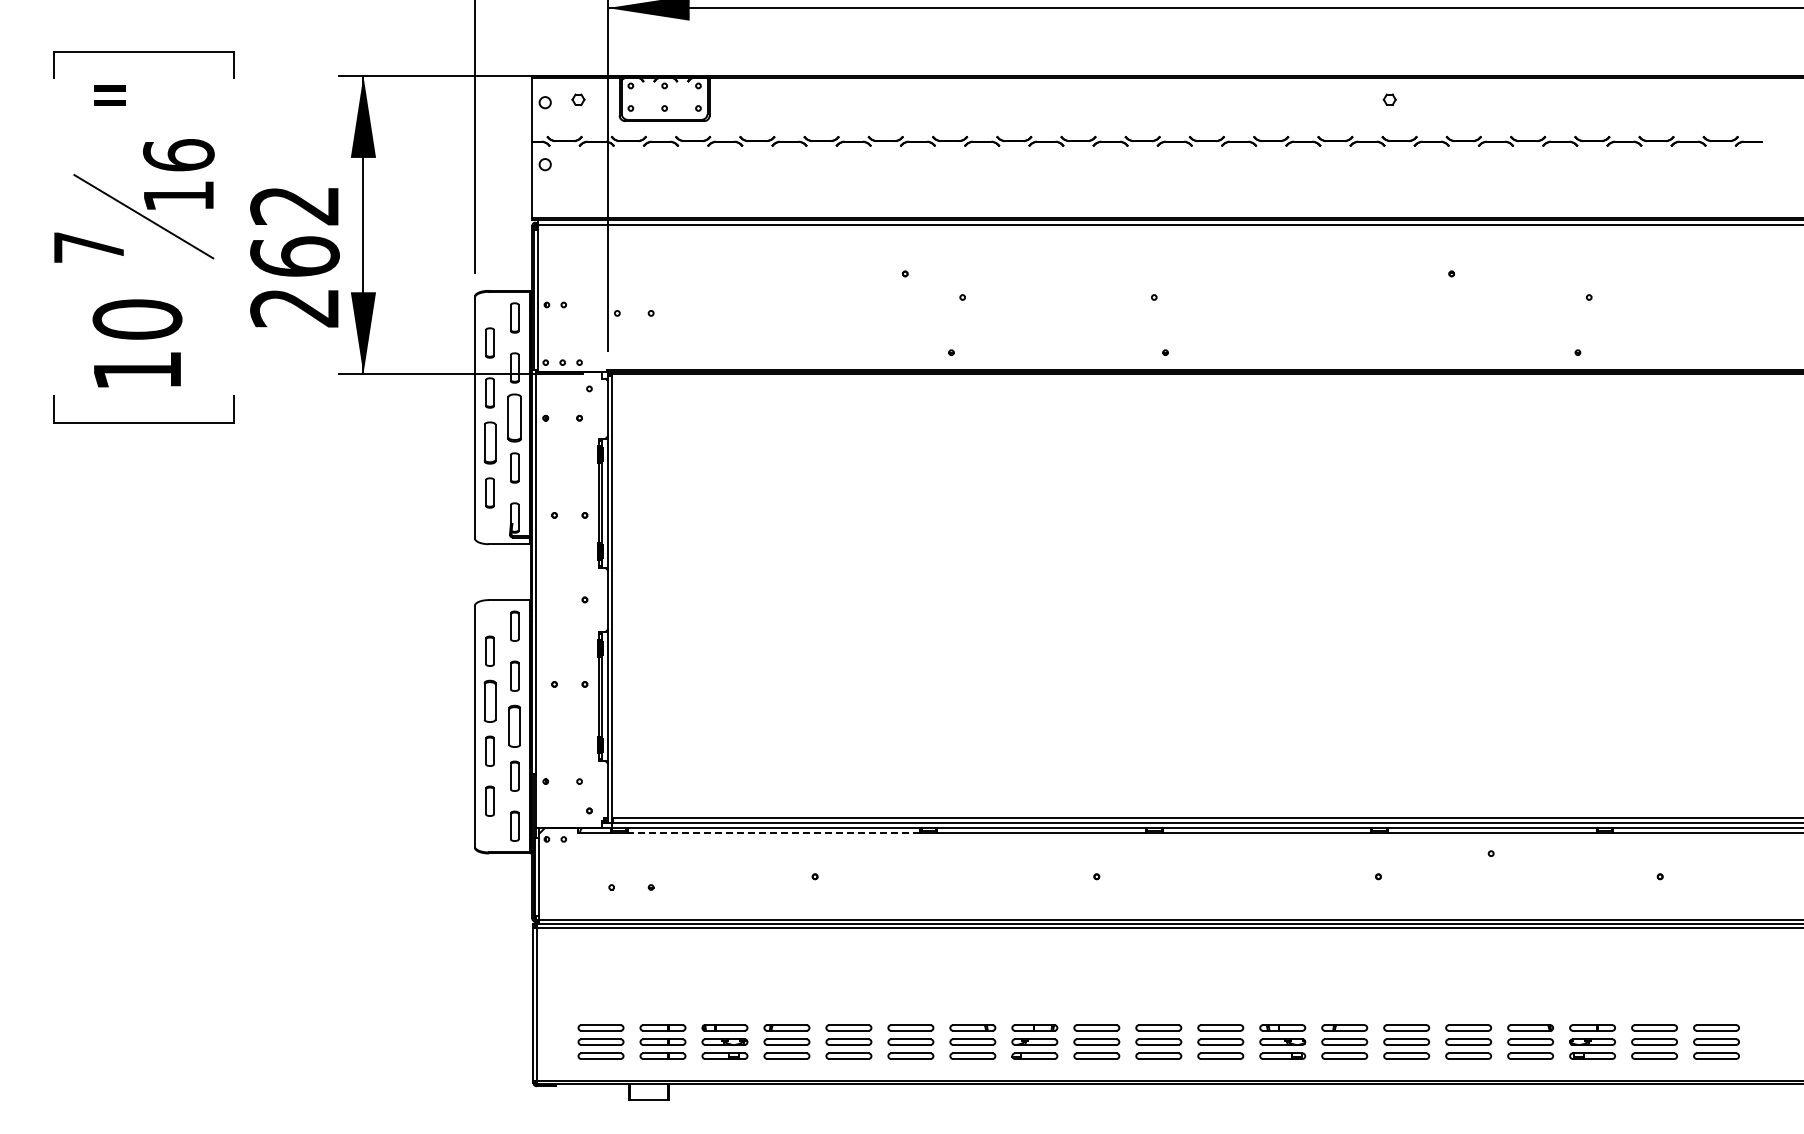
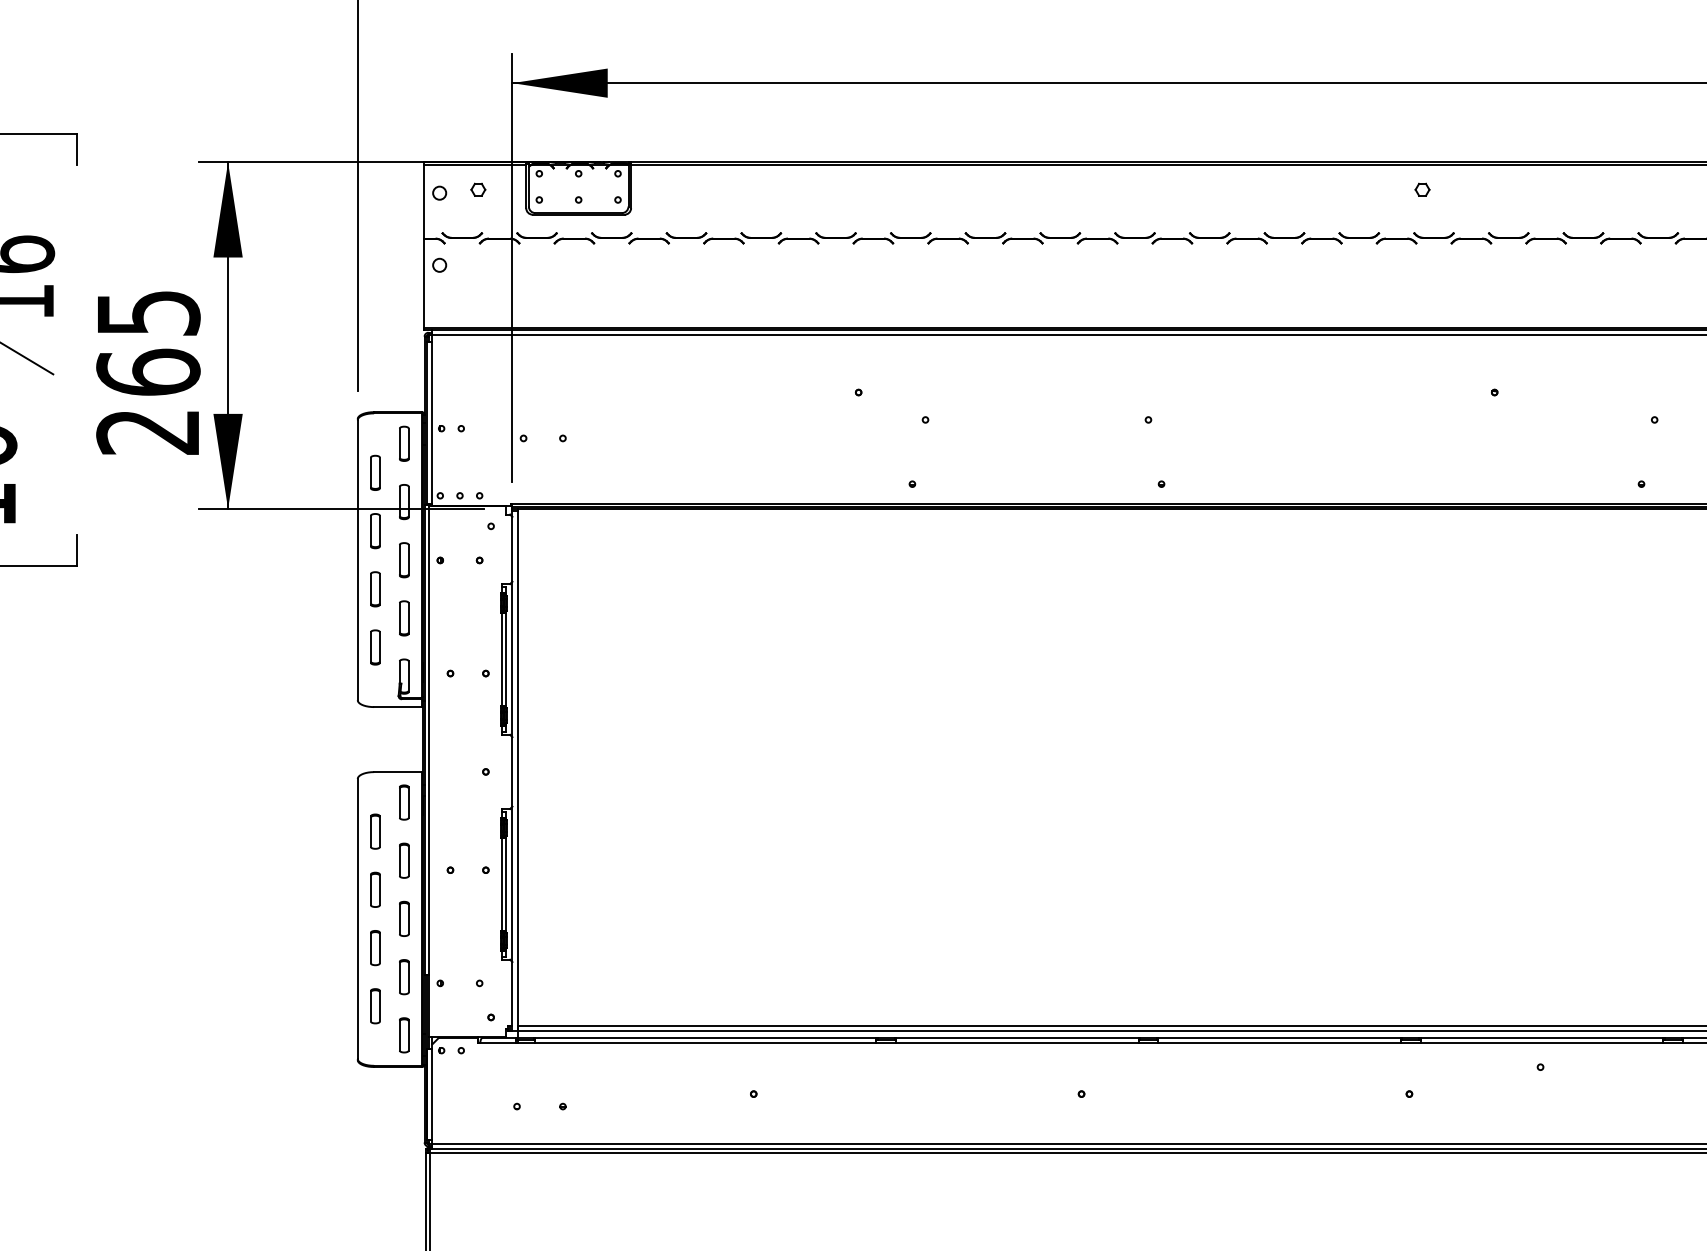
text: (294, 206) -> (147, 314), 262 -> 265
part: (514, 417) -> (403, 559), size x0.62
part: (489, 442) -> (374, 588), size x0.71
part: (489, 700) -> (374, 888), size x0.71
part: (514, 725) -> (403, 918), size x0.71
line: (773, 832) -> (705, 1042), dashed -> solid

